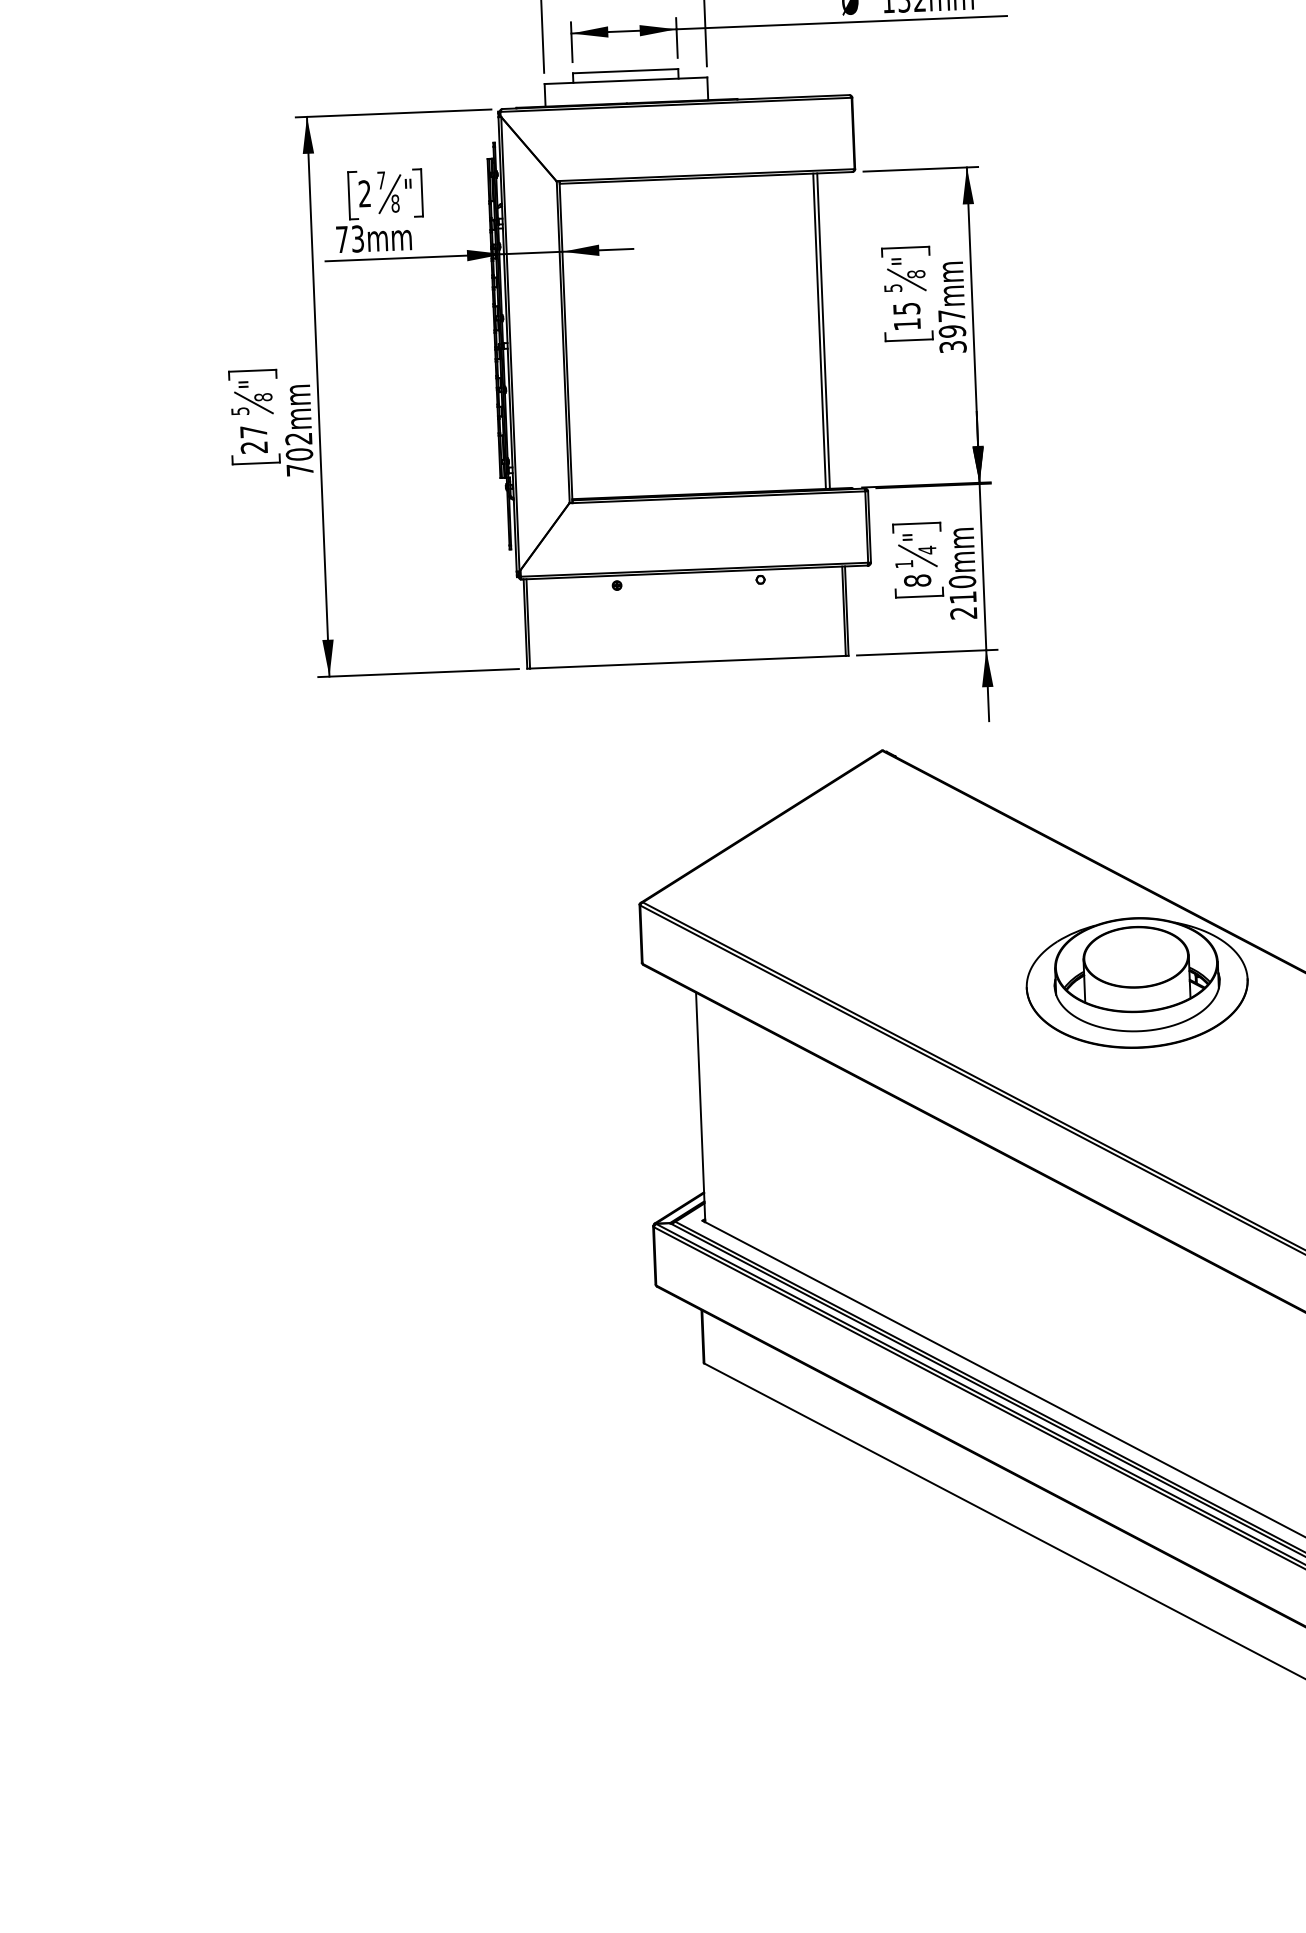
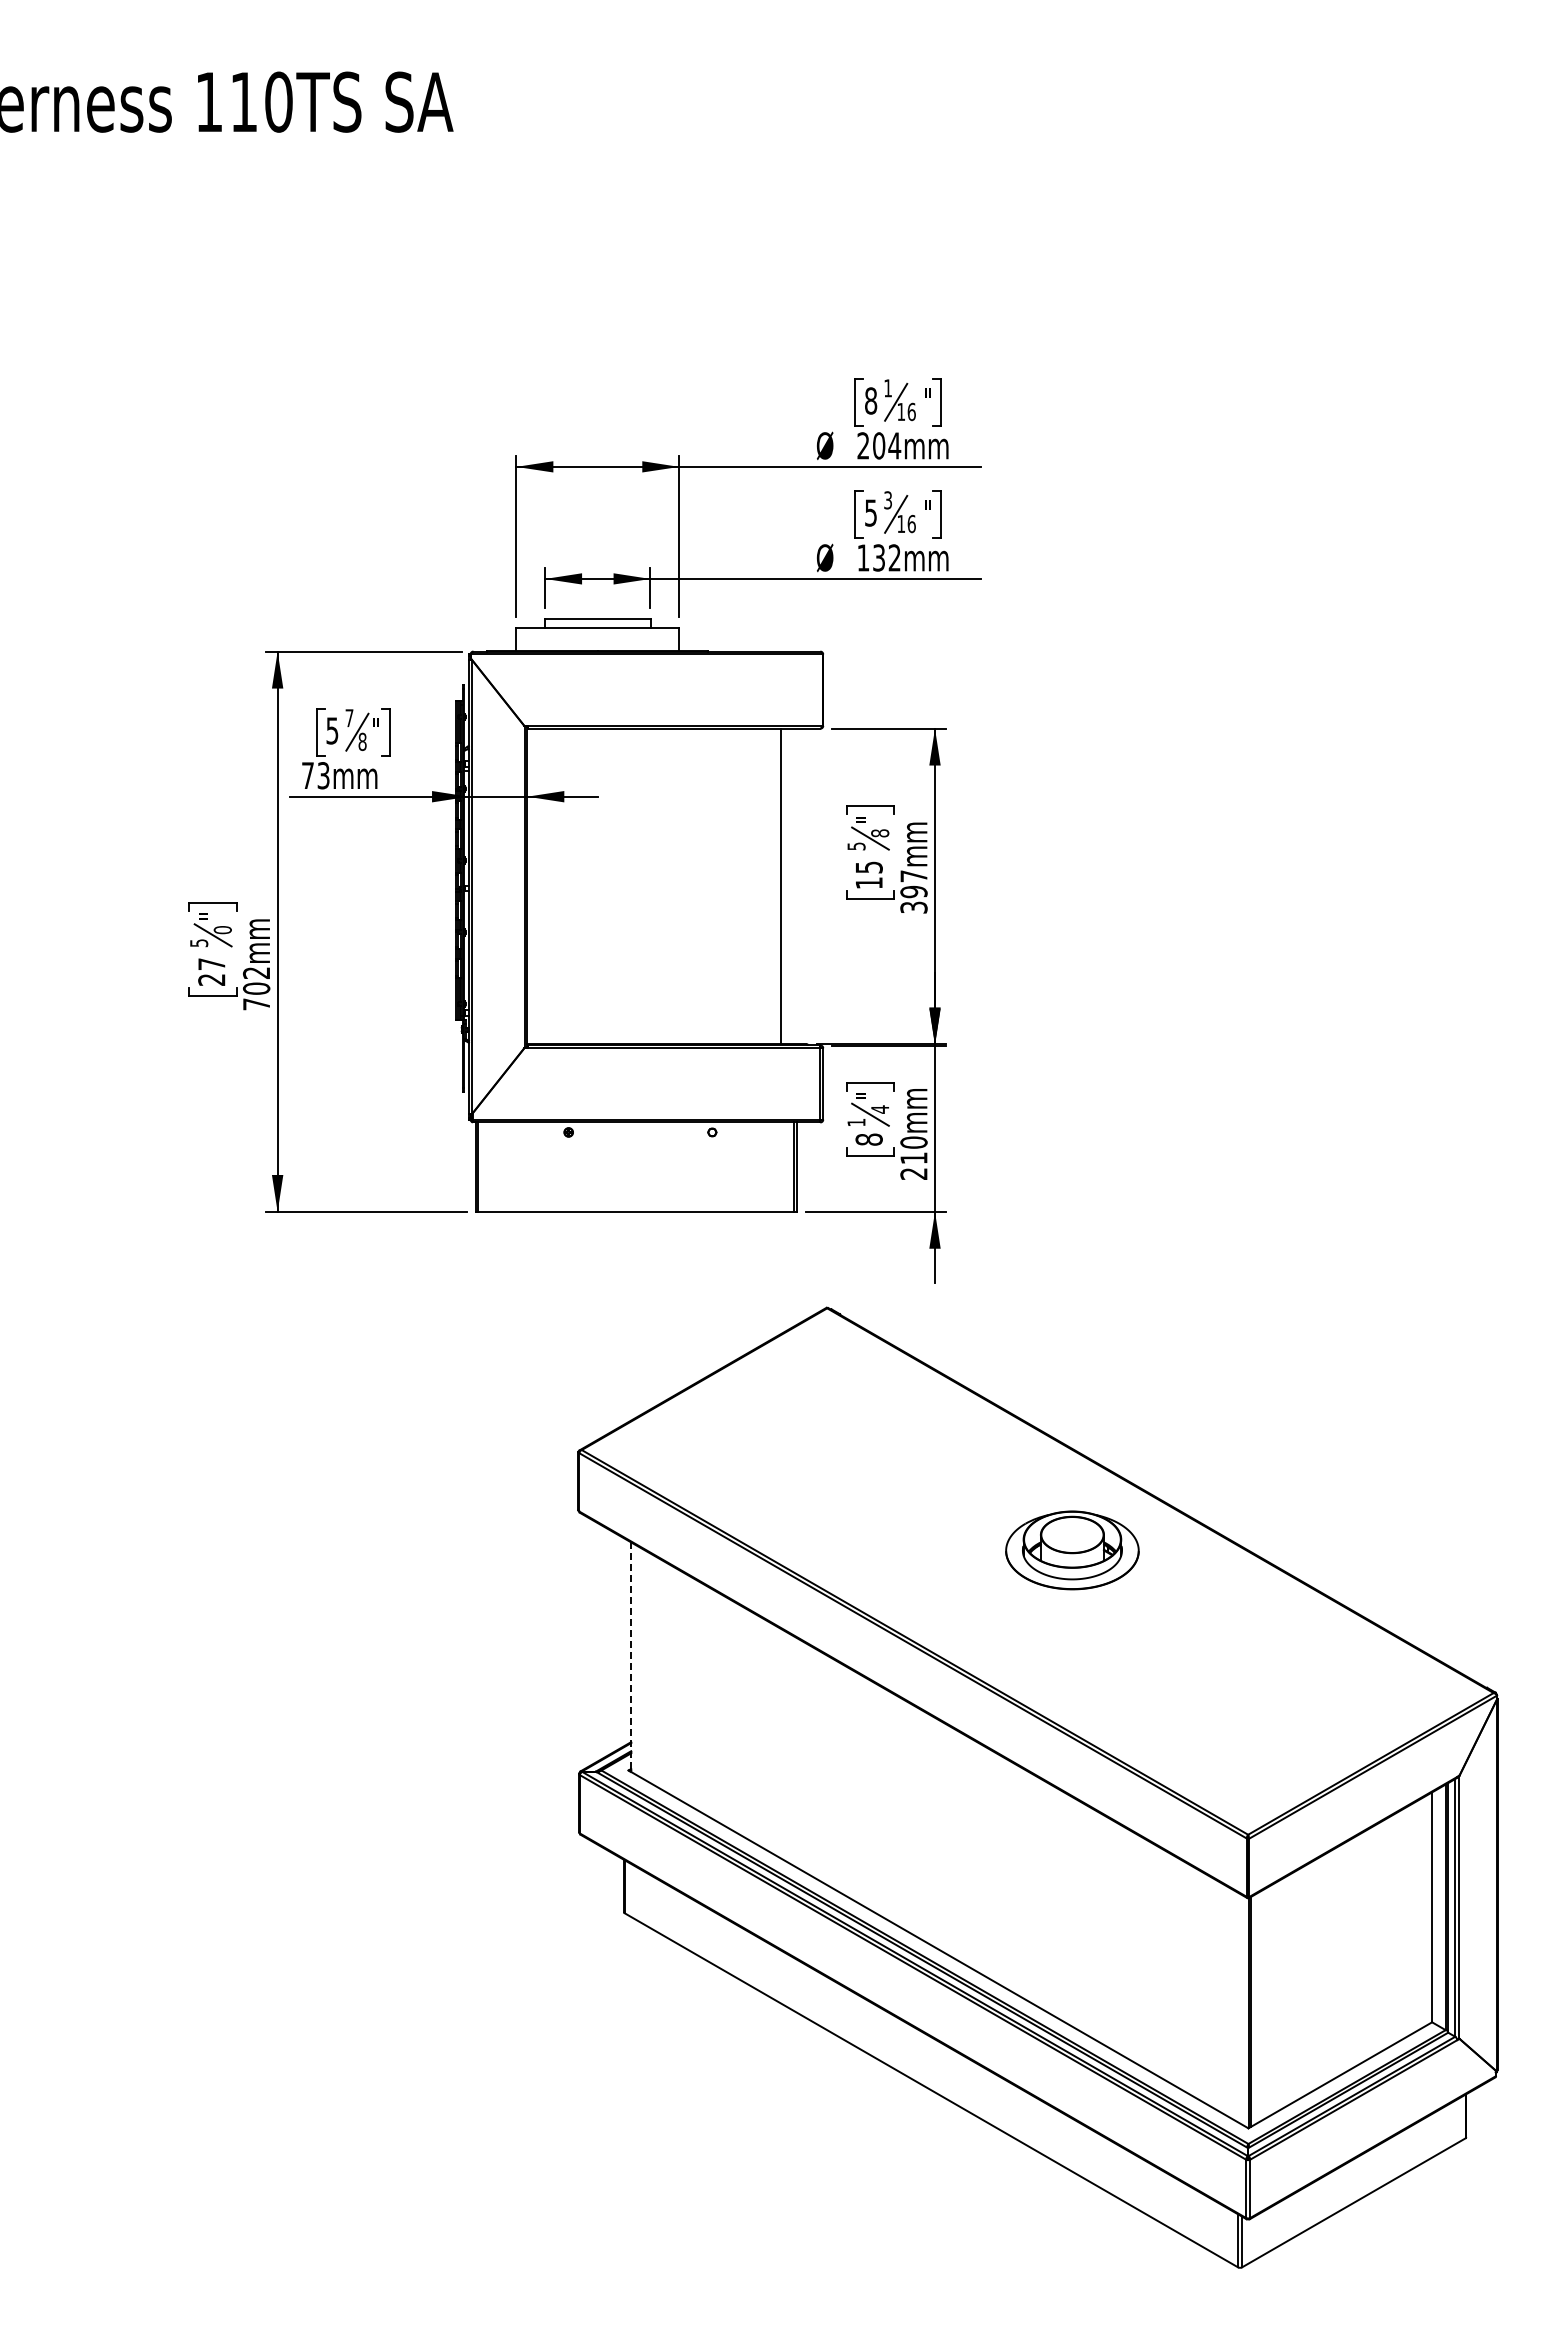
text: (364, 193) -> (332, 730), 2 -> 5
line: (823, 331) -> (785, 886), removed
text: (263, 397) -> (222, 930), 8 -> 0
part: (1137, 983) -> (1072, 1550), size x0.6
line: (700, 1107) -> (631, 1657), solid -> dashed

